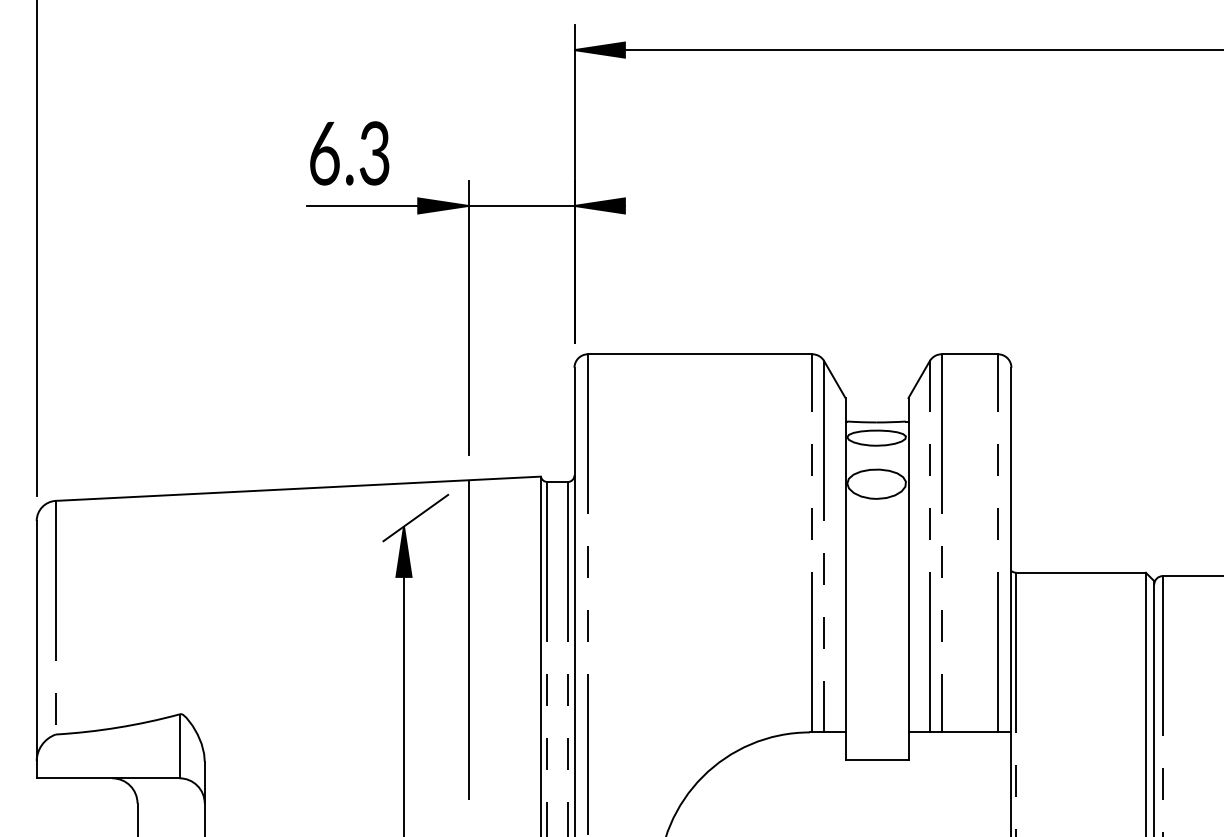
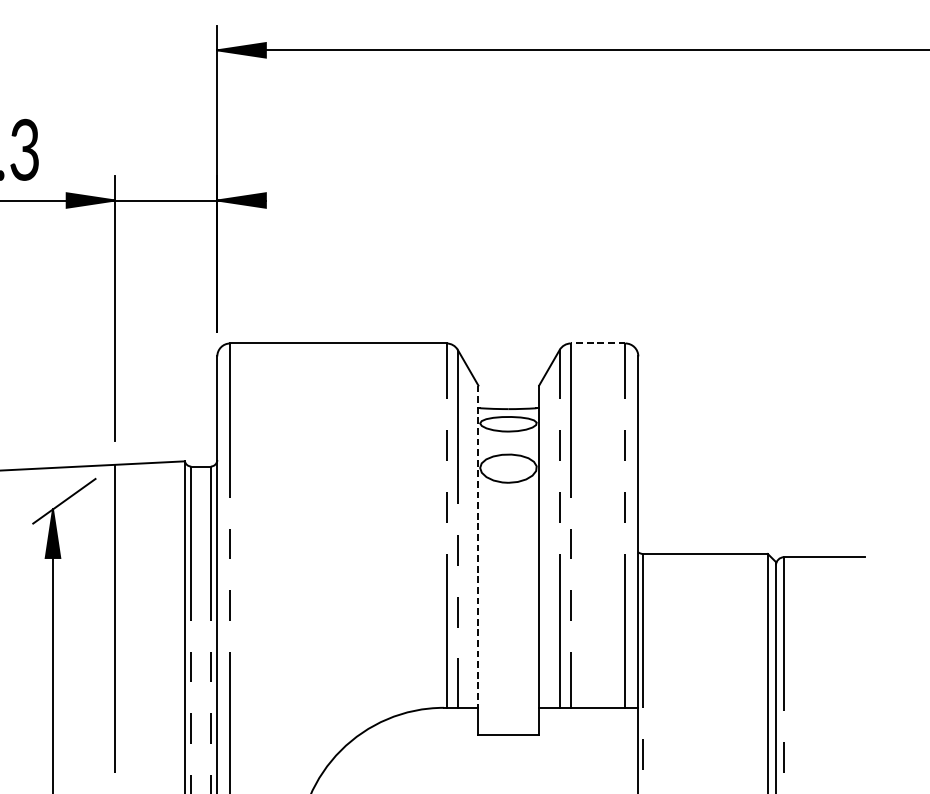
line: (969, 354) -> (597, 343), solid -> dashed
line: (845, 565) -> (478, 546), solid -> dashed

